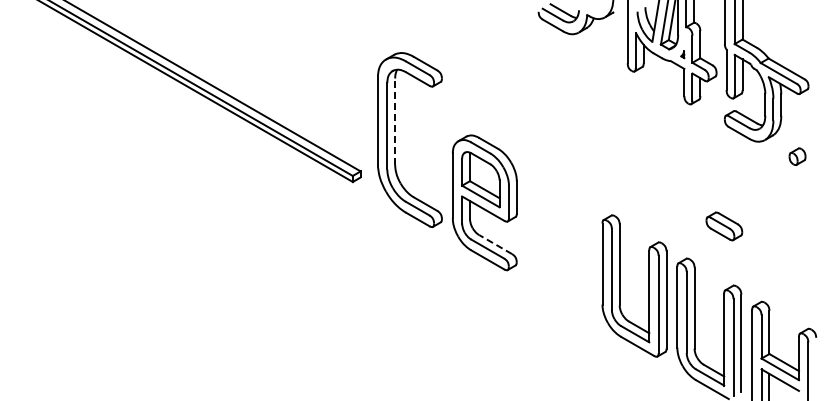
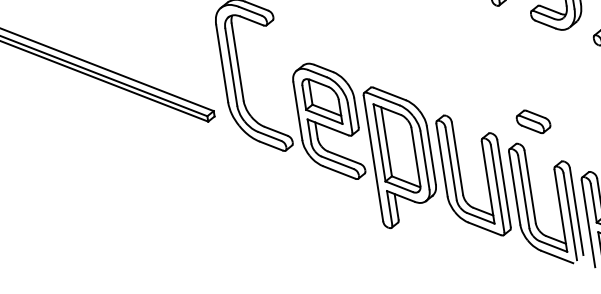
line: (395, 121) -> (237, 61), dashed -> solid
part: (724, 226) -> (533, 121), moved
line: (495, 244) -> (343, 157), dashed -> solid
part: (559, 250) -> (401, 154), added

